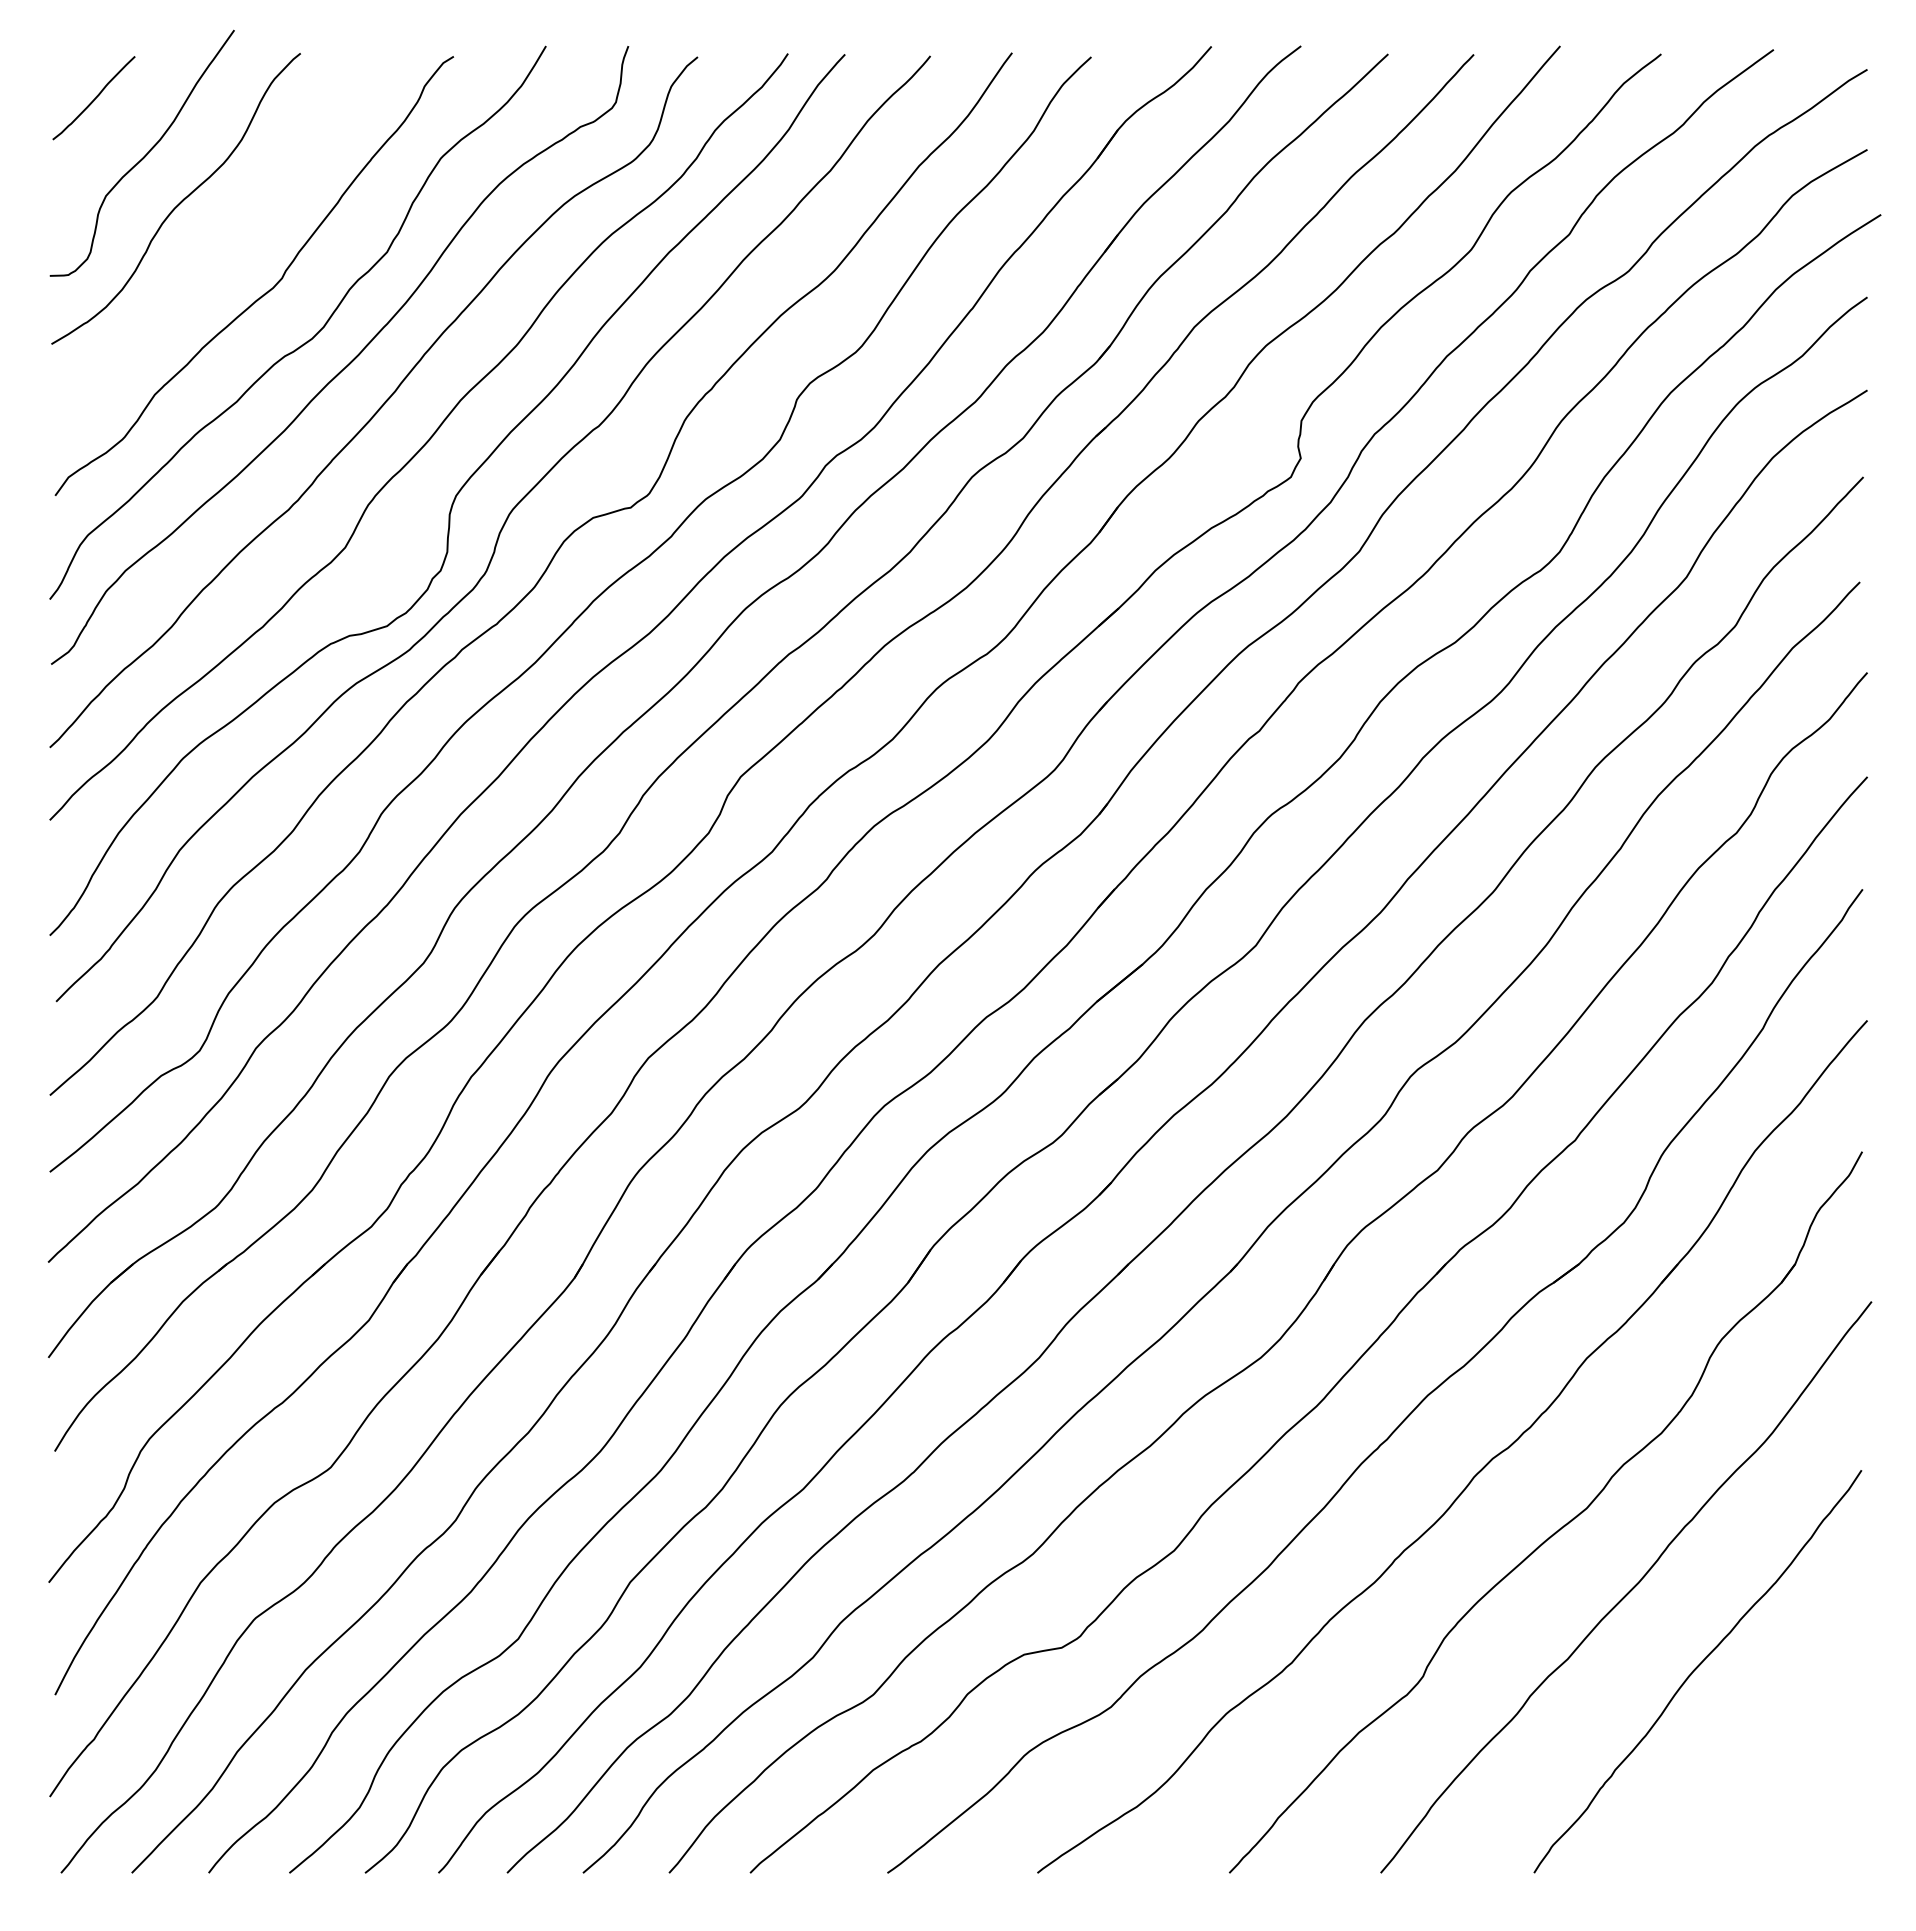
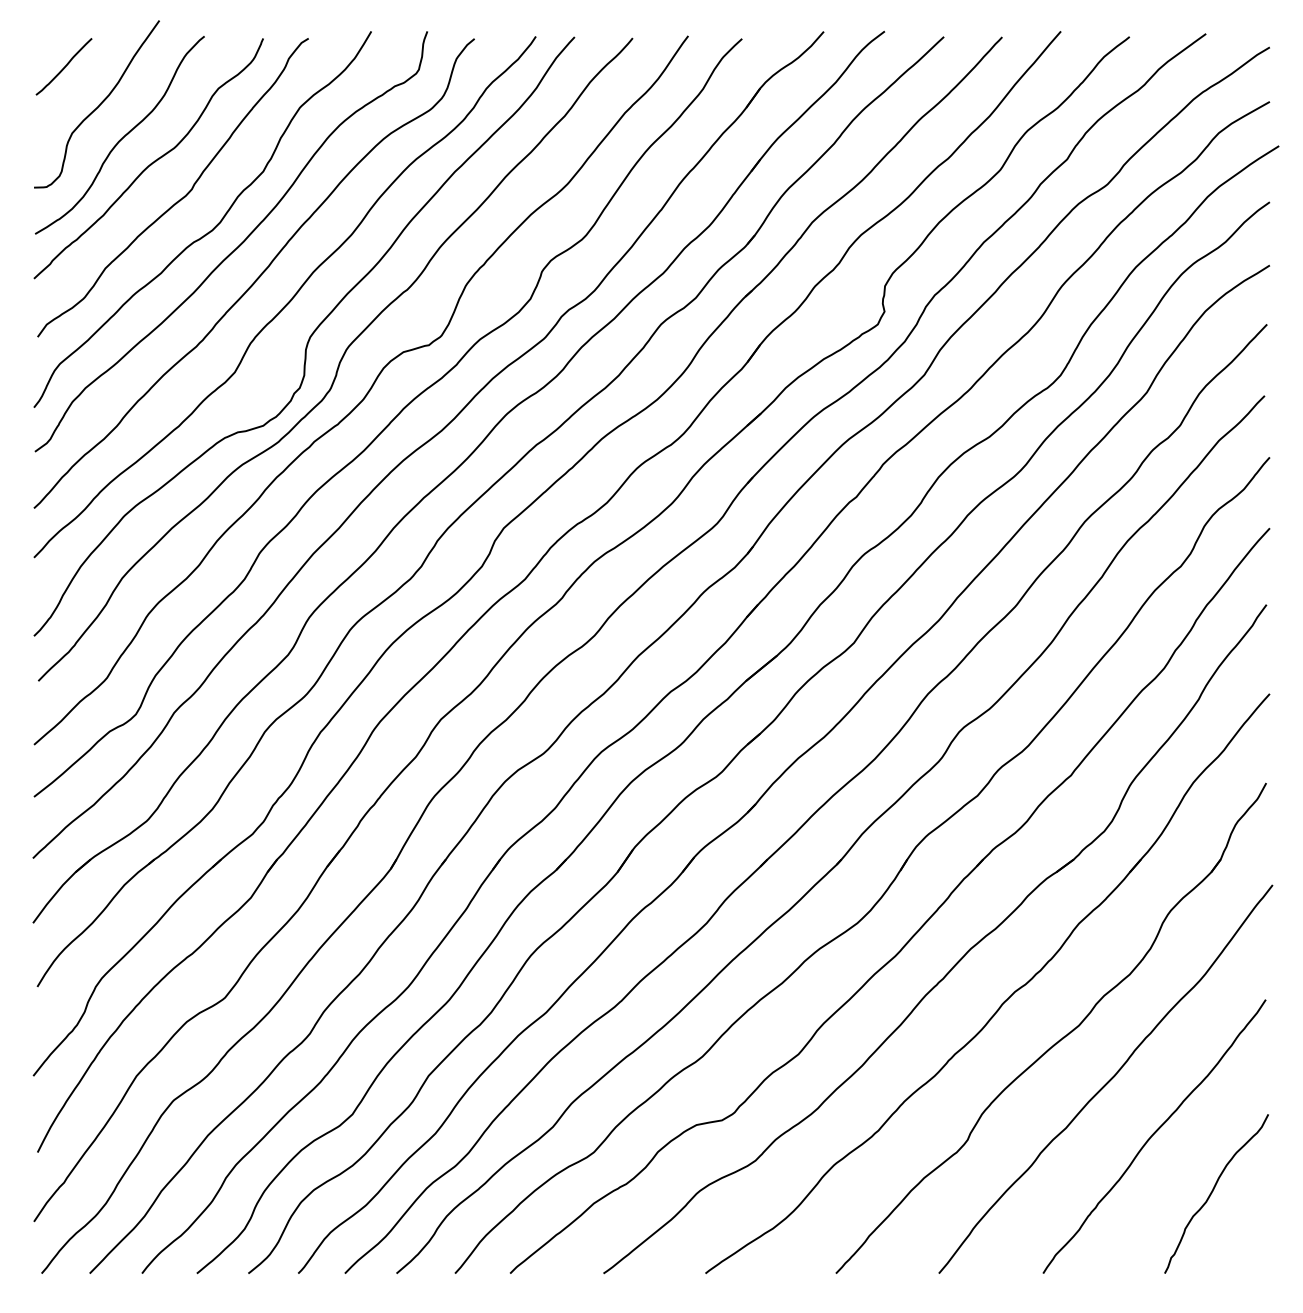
curve: (222, 238) -> (151, 162), added
curve: (1784, 1752) -> (1213, 1191), added

